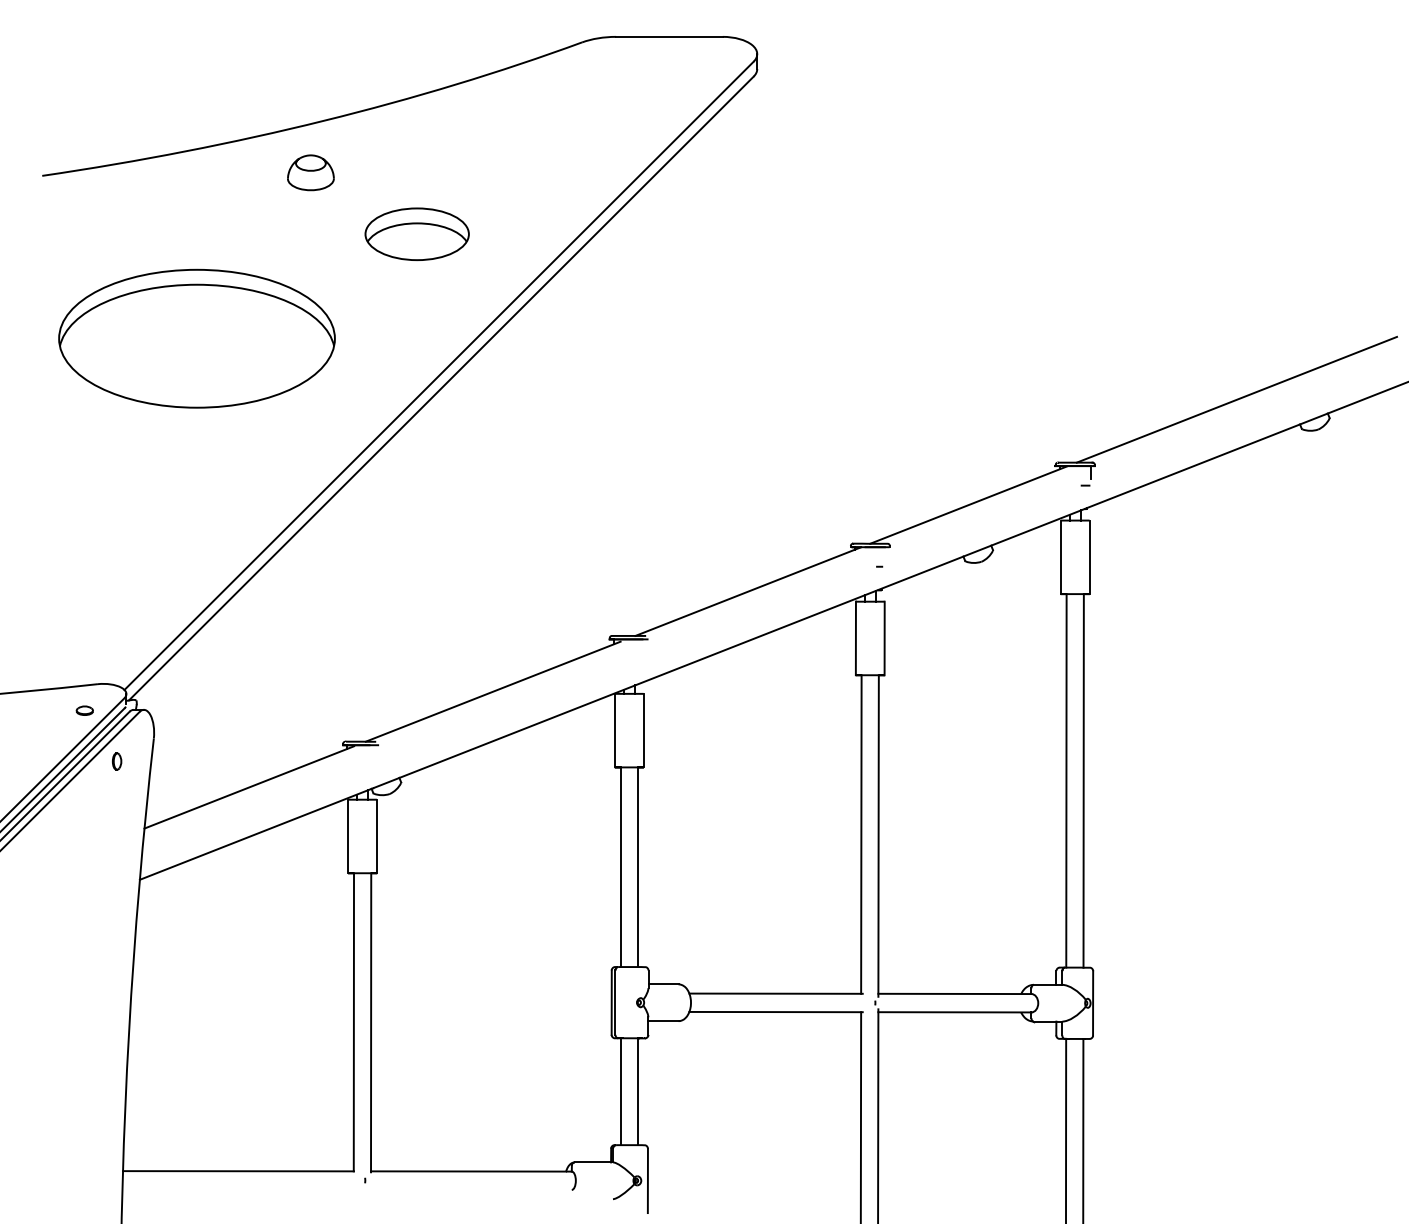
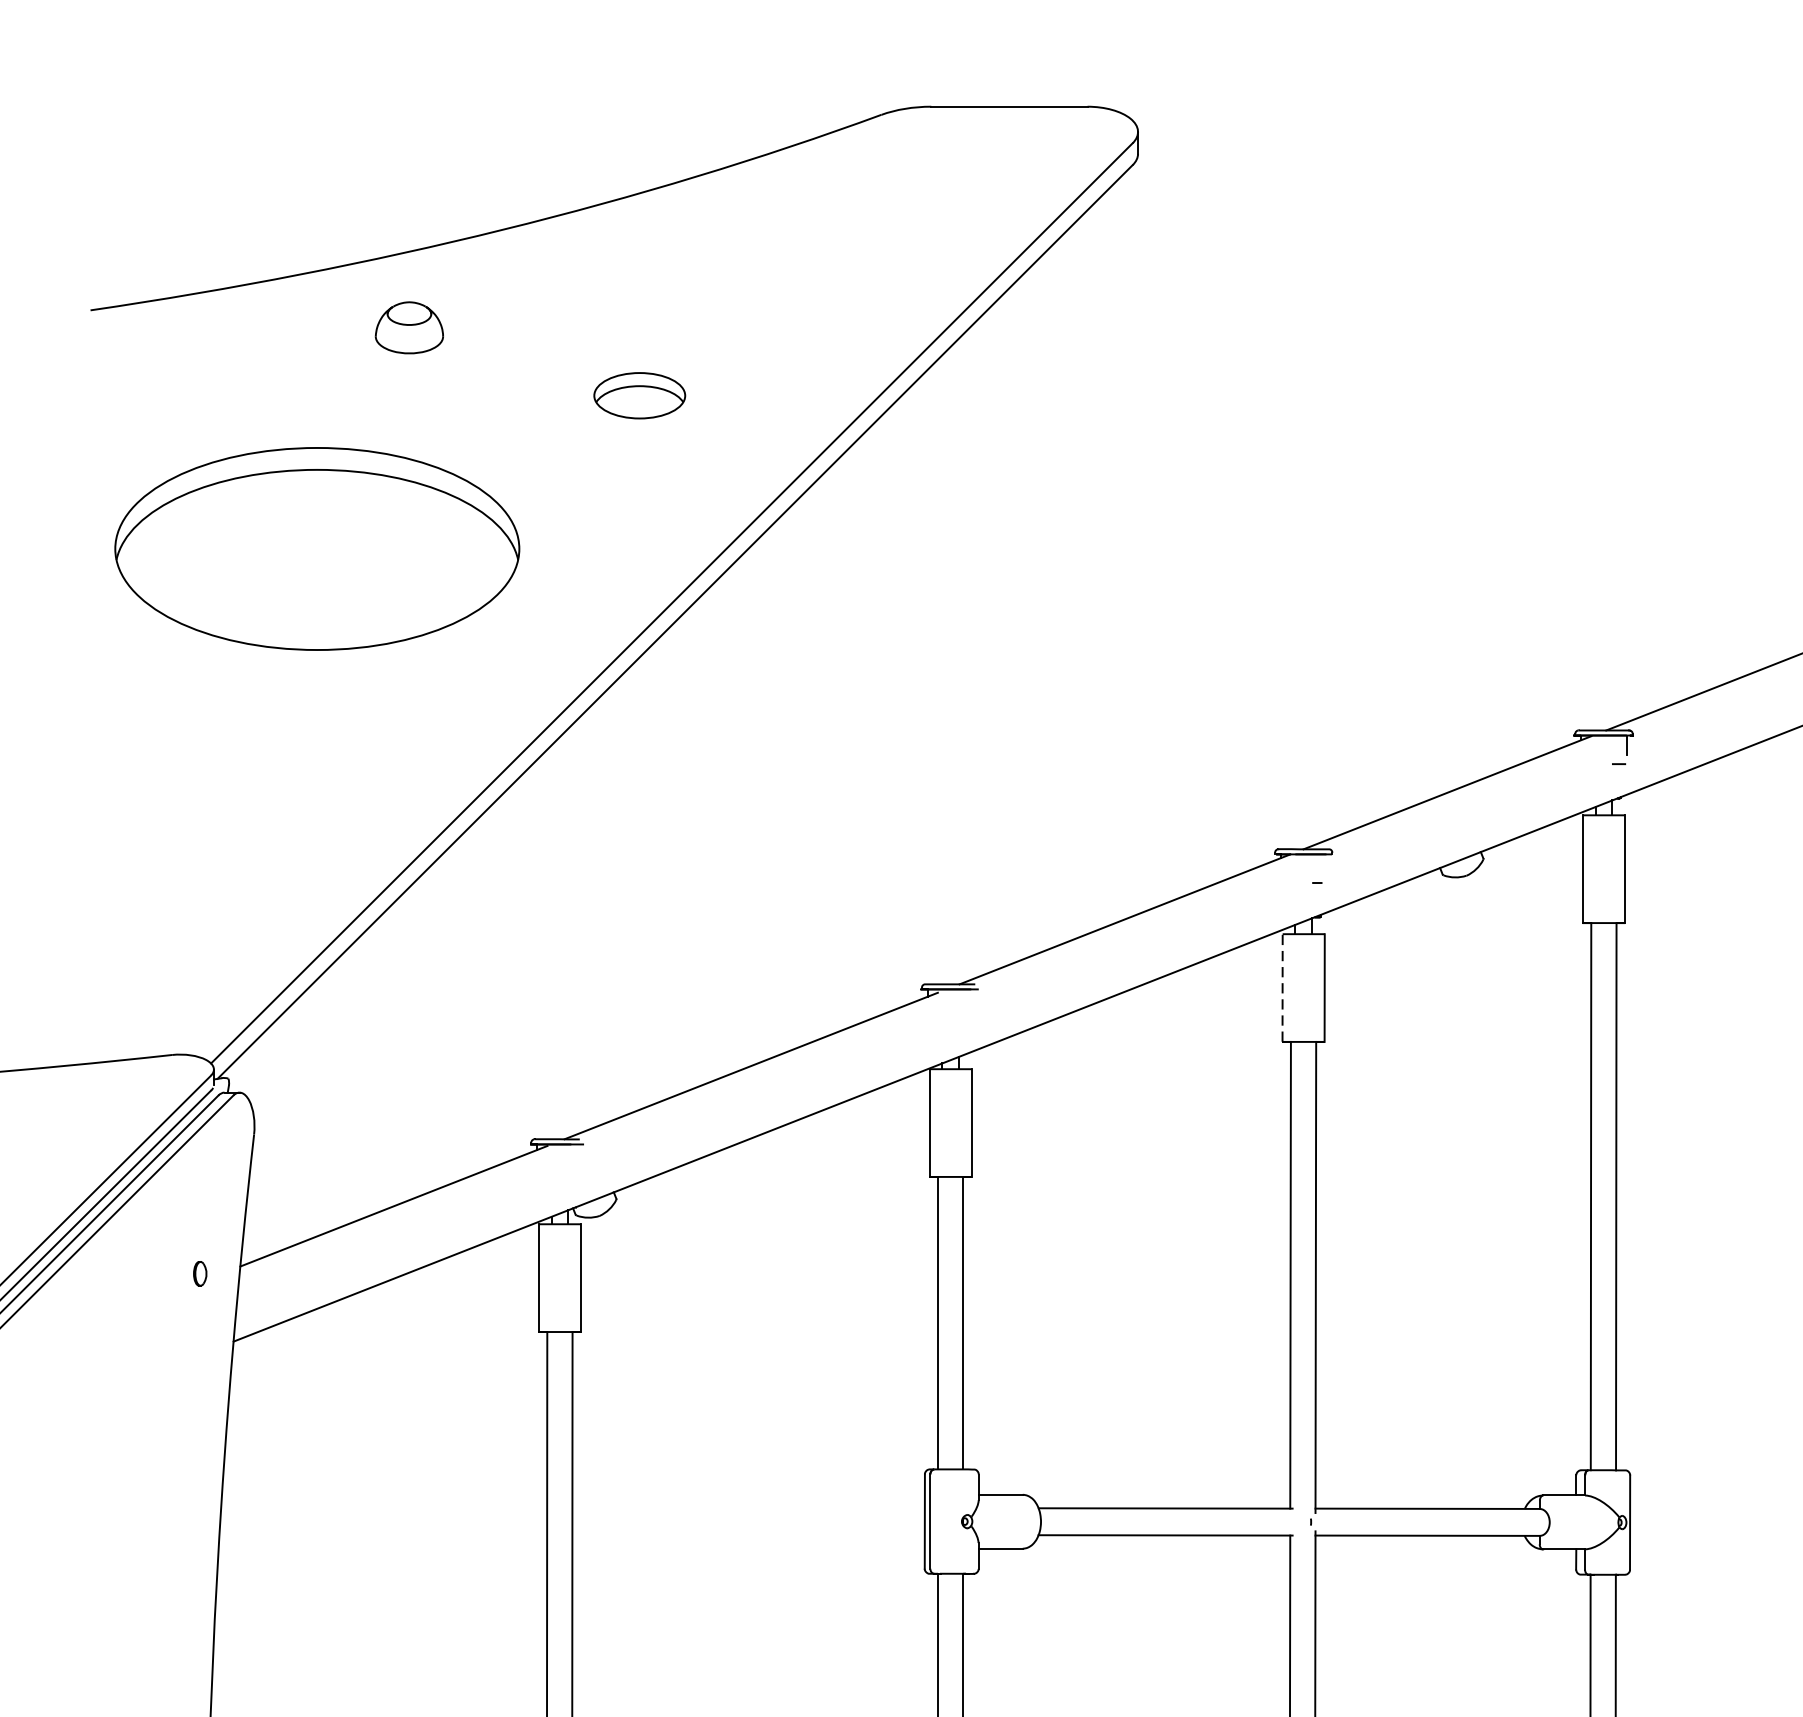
part: (310, 172) -> (408, 327), moved
part: (416, 233) -> (638, 394), size x0.6
line: (855, 638) -> (1281, 988), solid -> dashed
part: (84, 710) -> (152, 1093), removed
part: (117, 761) -> (200, 1273), moved

